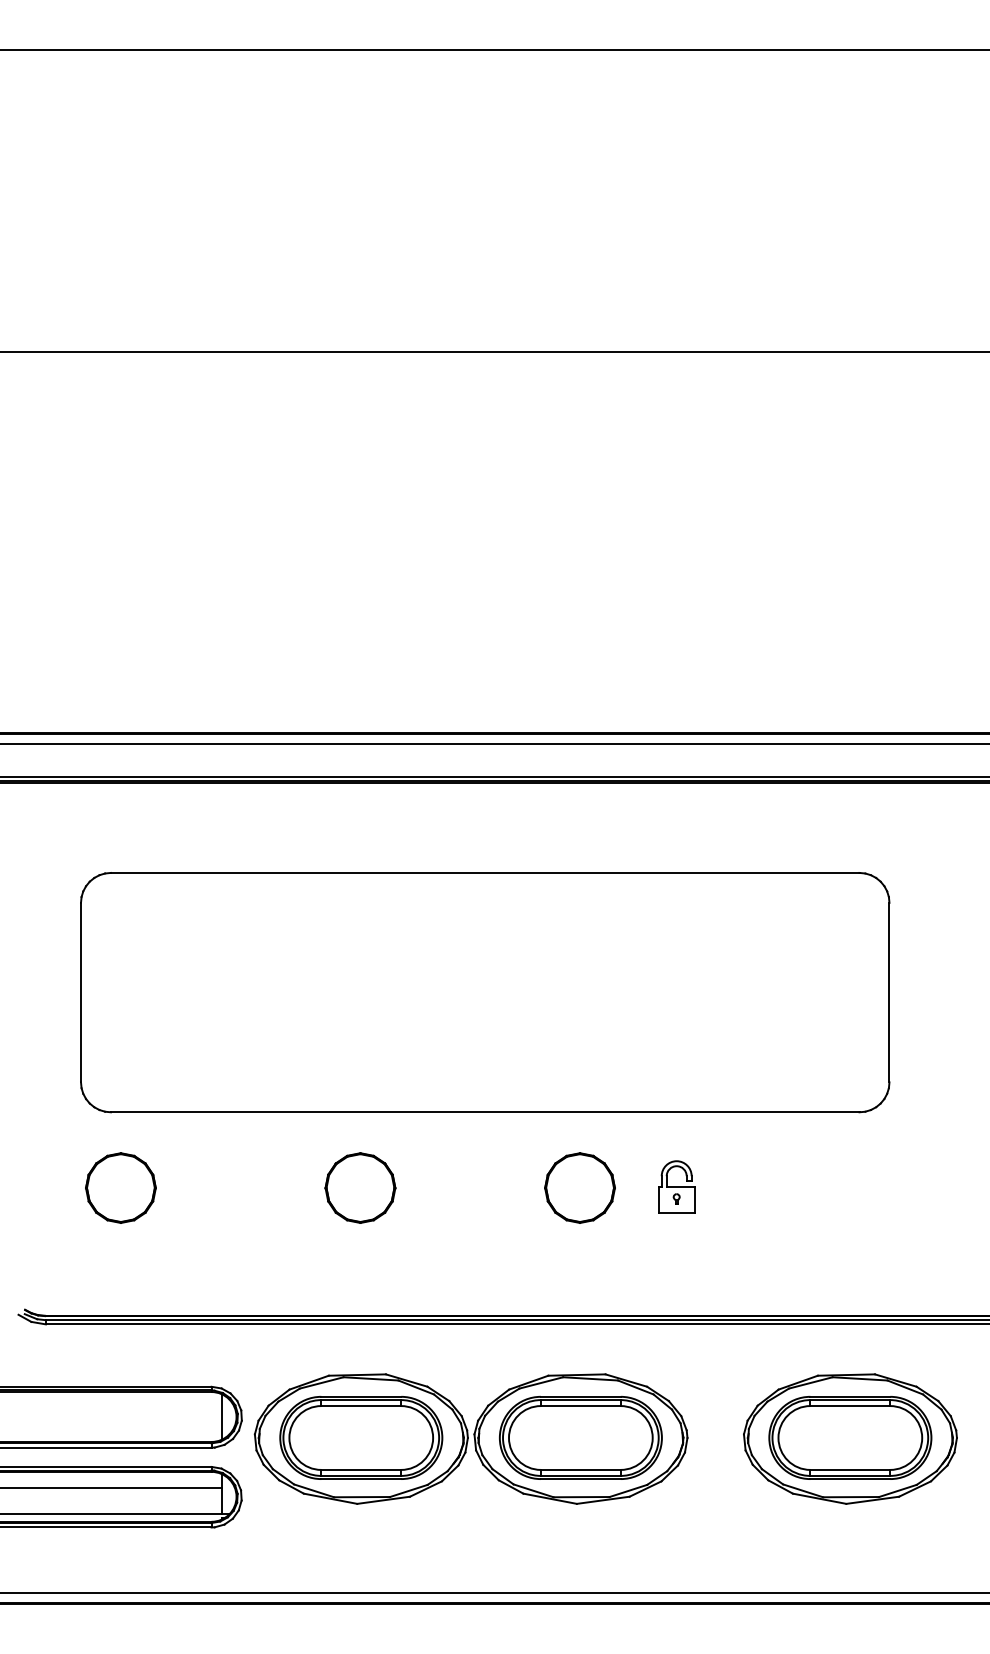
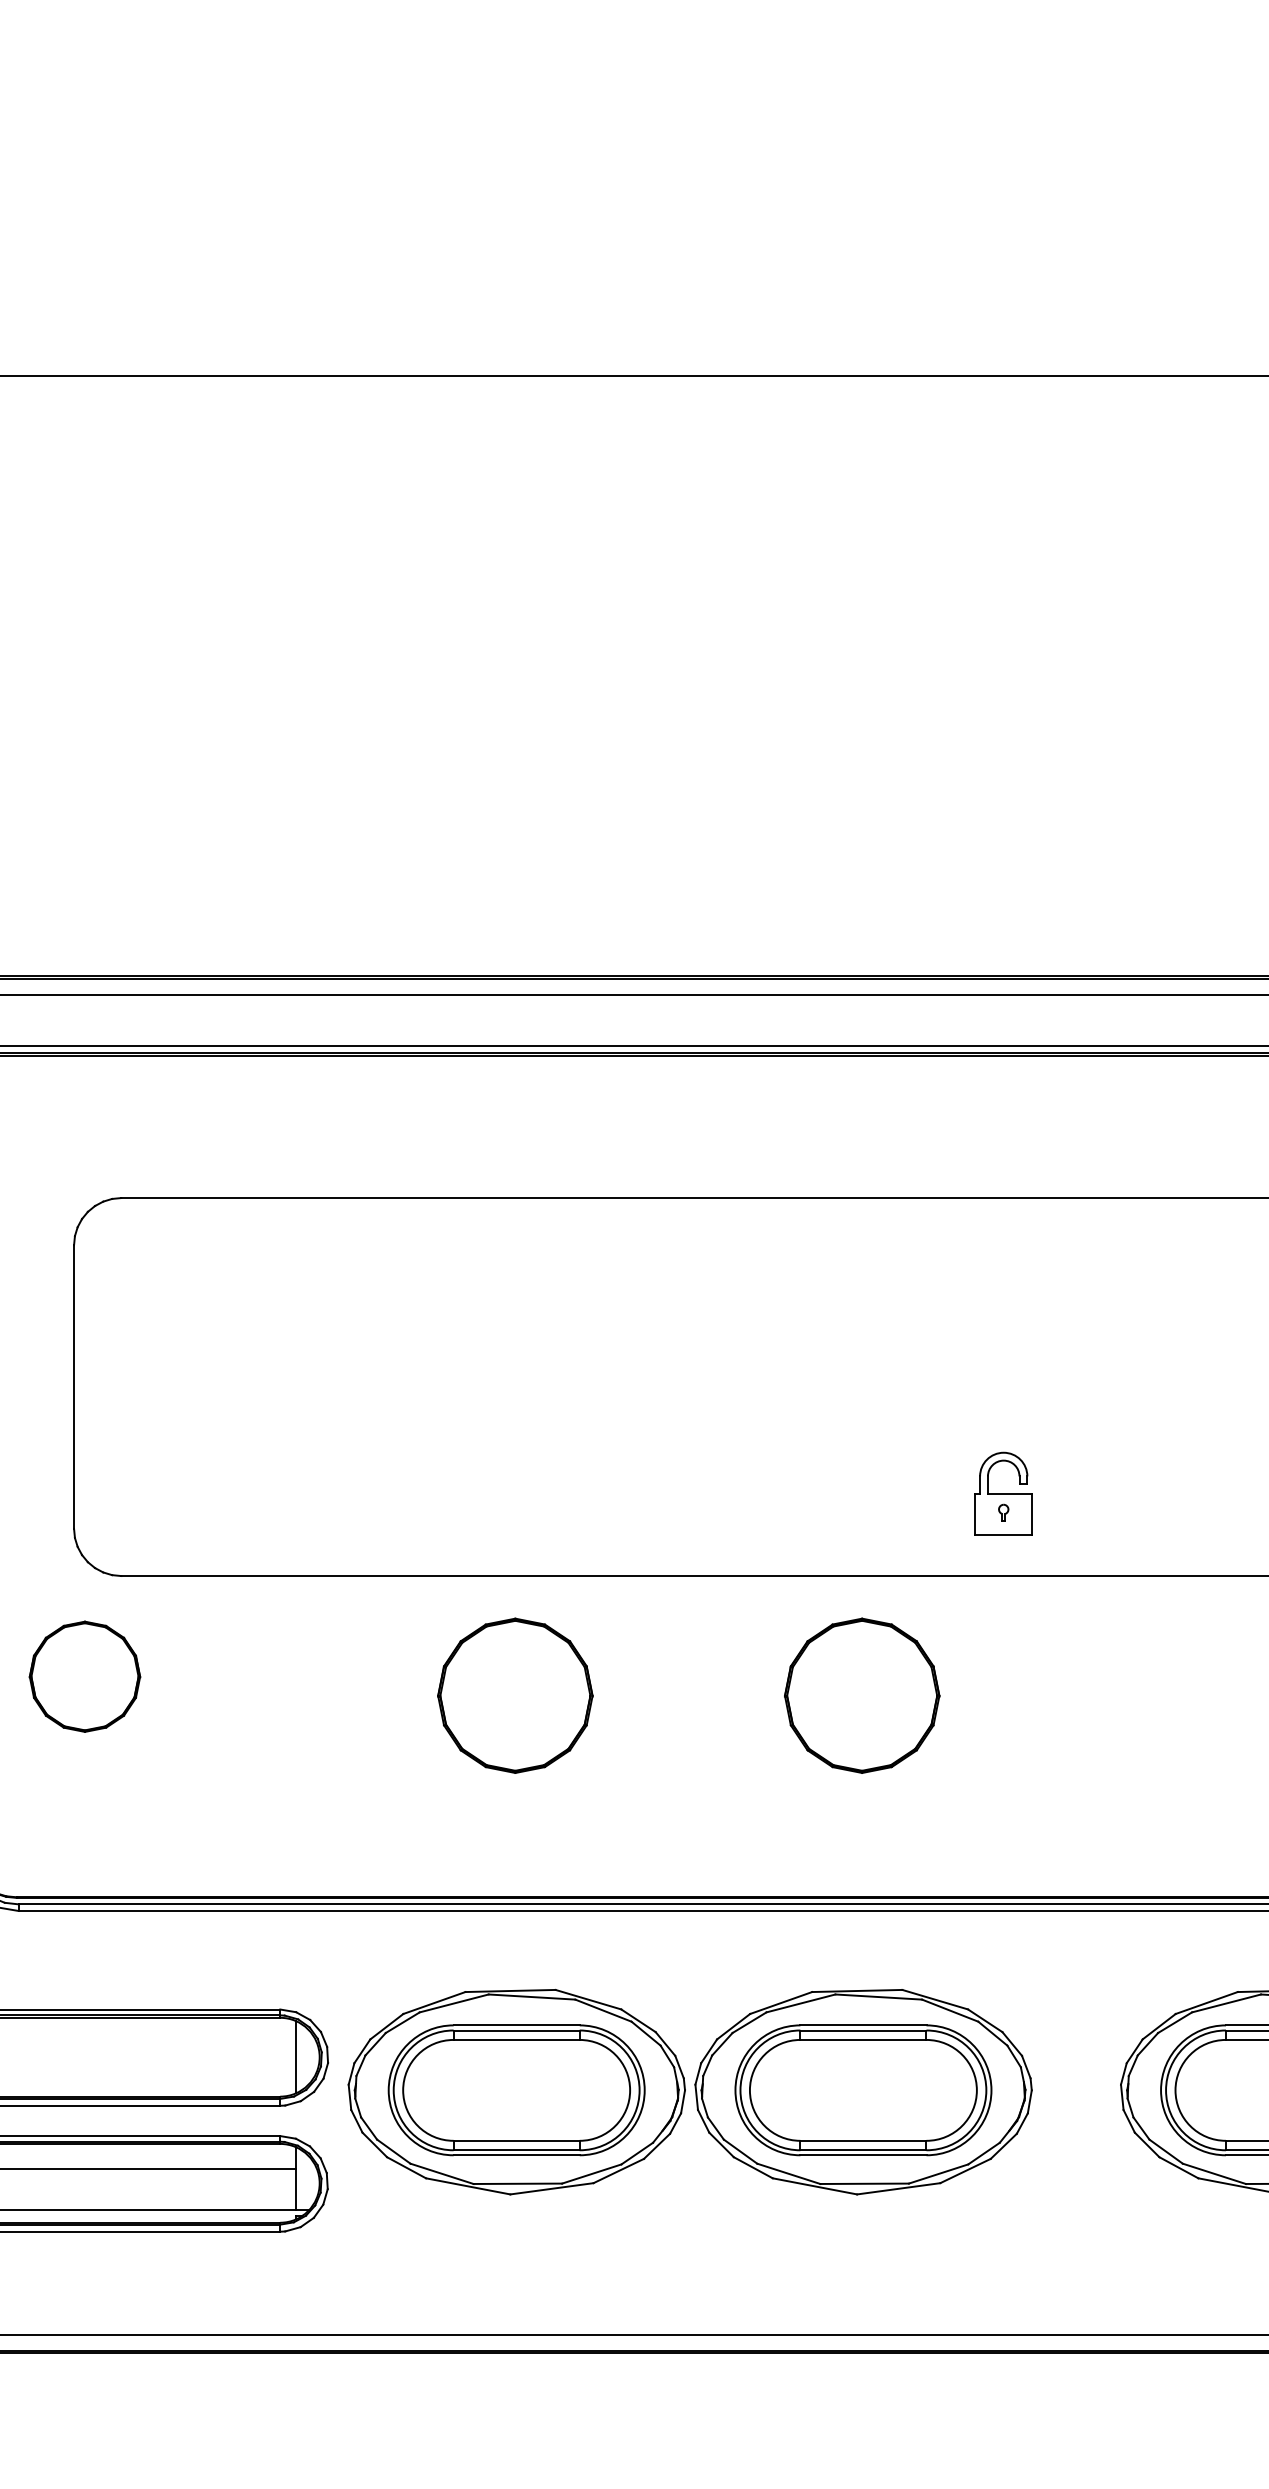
part: (676, 1186) -> (1003, 1492), moved
part: (120, 1187) -> (84, 1675), moved
part: (360, 1187) -> (515, 1694), size x1.4
part: (579, 1187) -> (861, 1694), size x1.4

